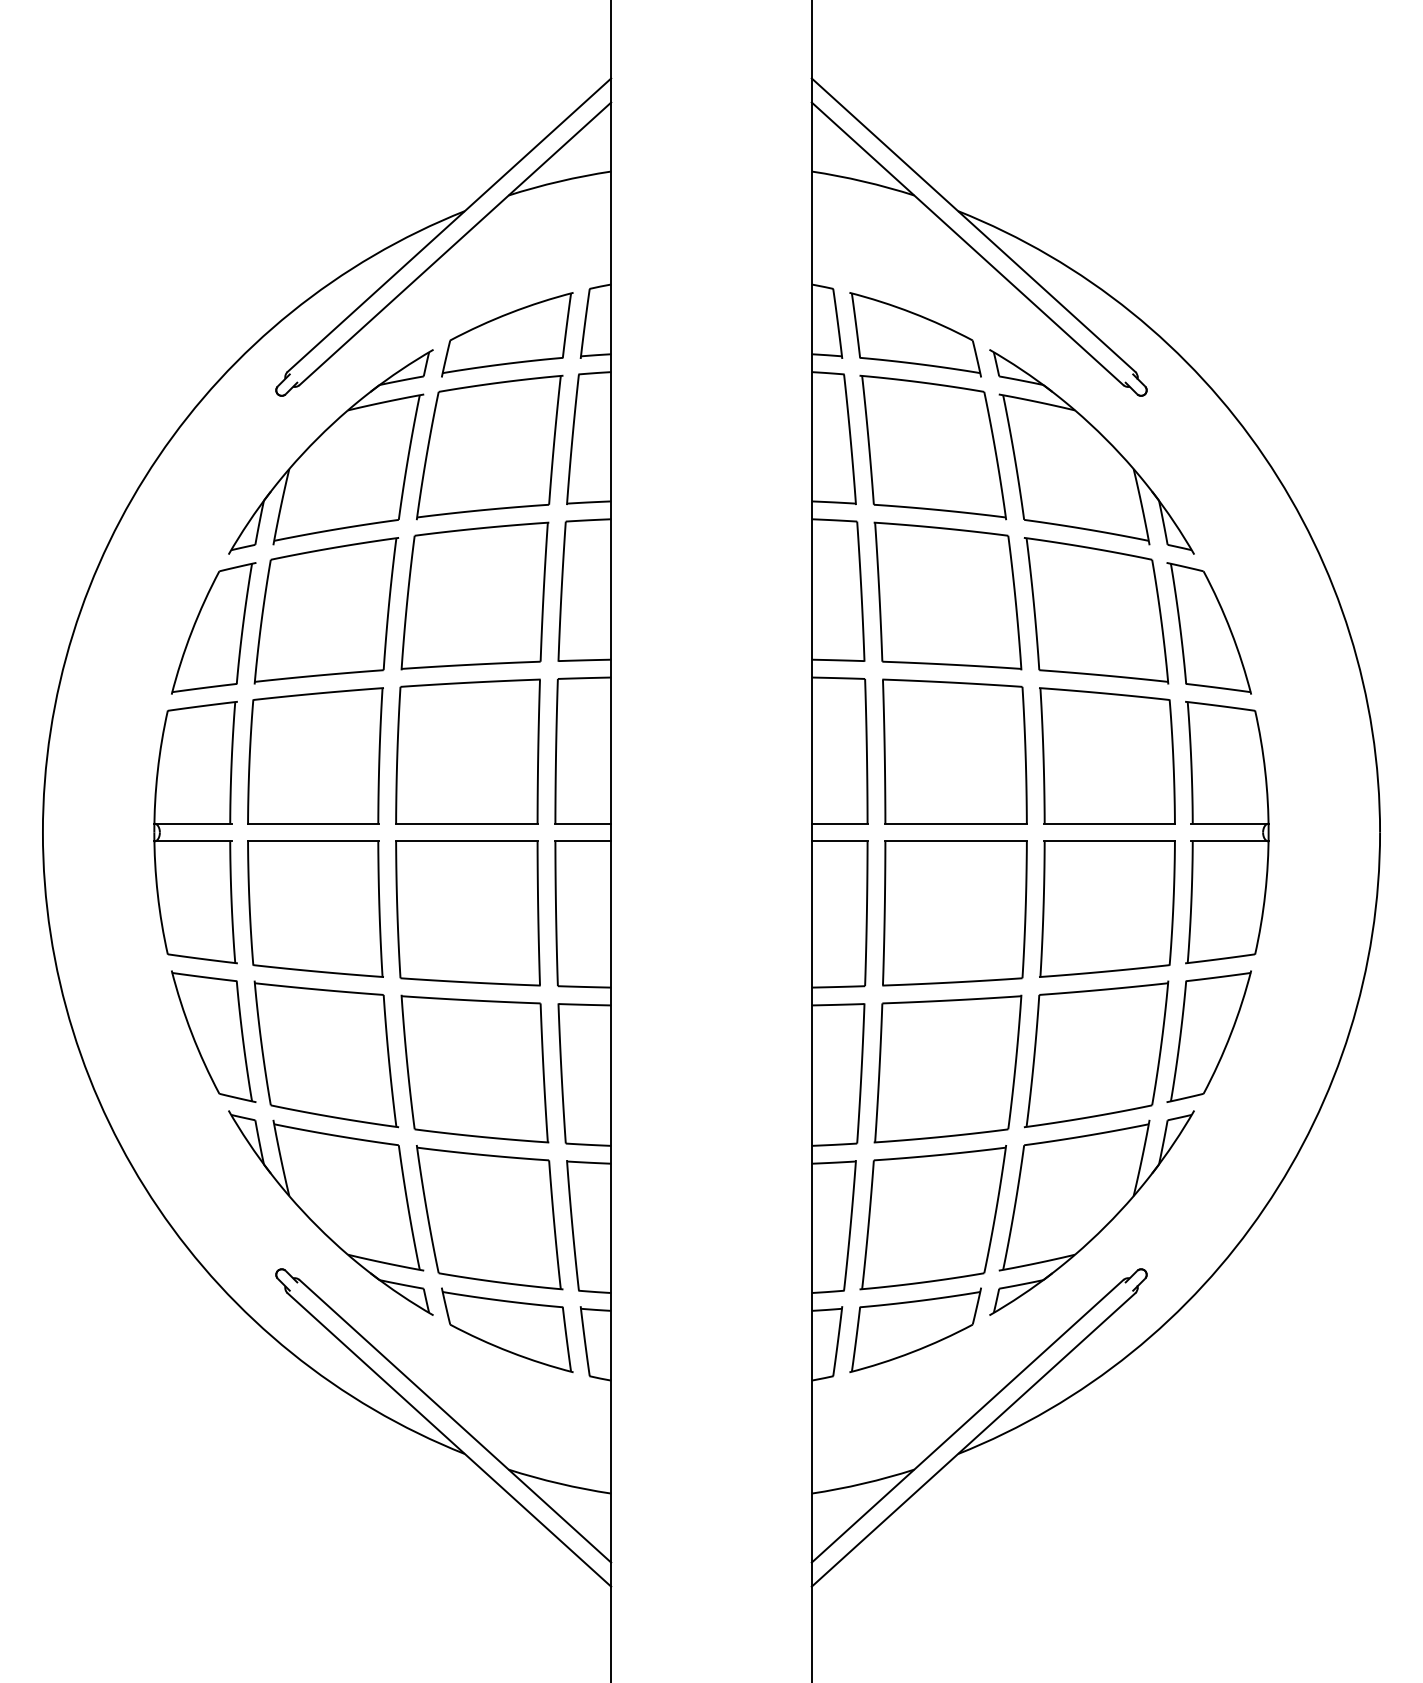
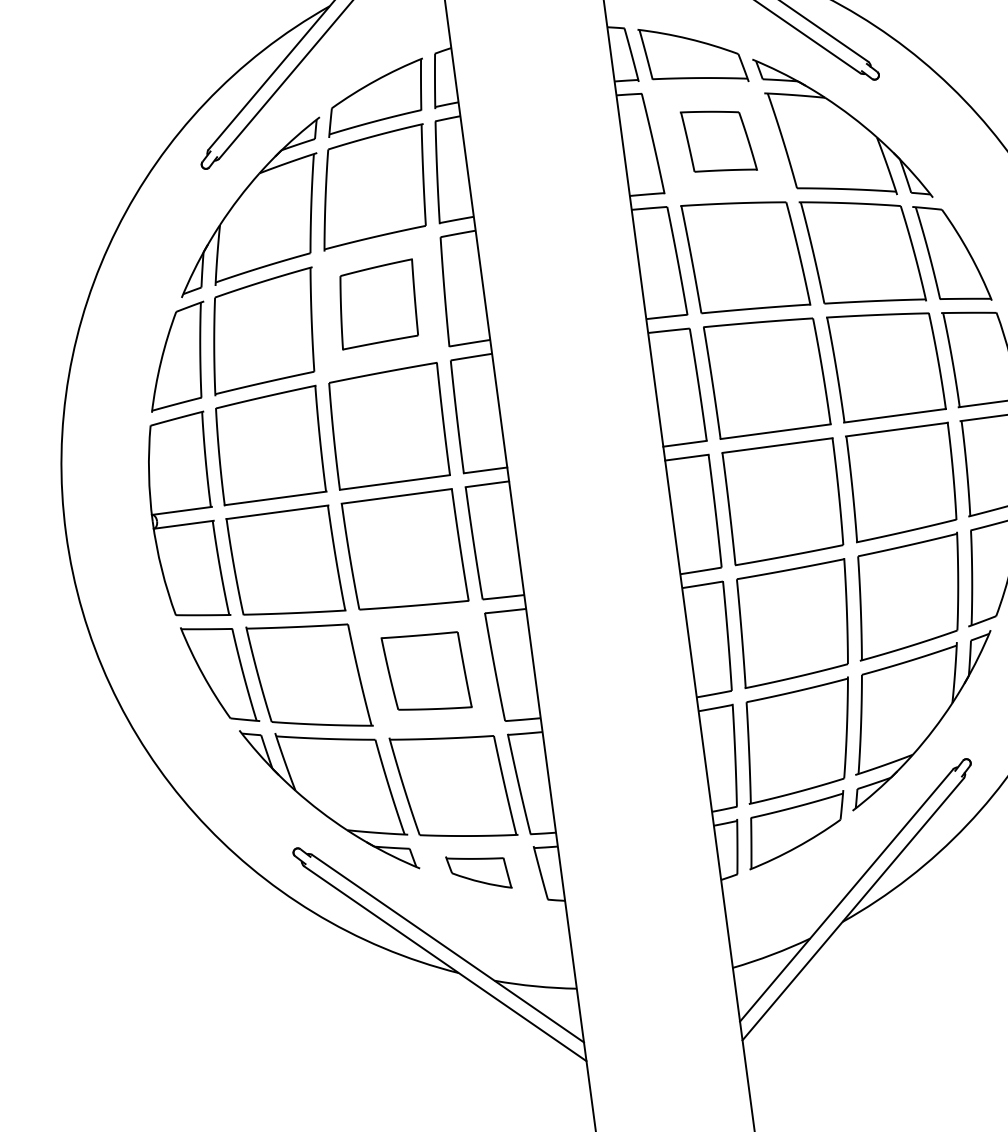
part: (932, 447) -> (718, 141), size x0.6
part: (474, 595) -> (377, 304), size x0.7
part: (474, 1068) -> (426, 672), size x0.7
part: (507, 1329) -> (479, 871), size x0.6

